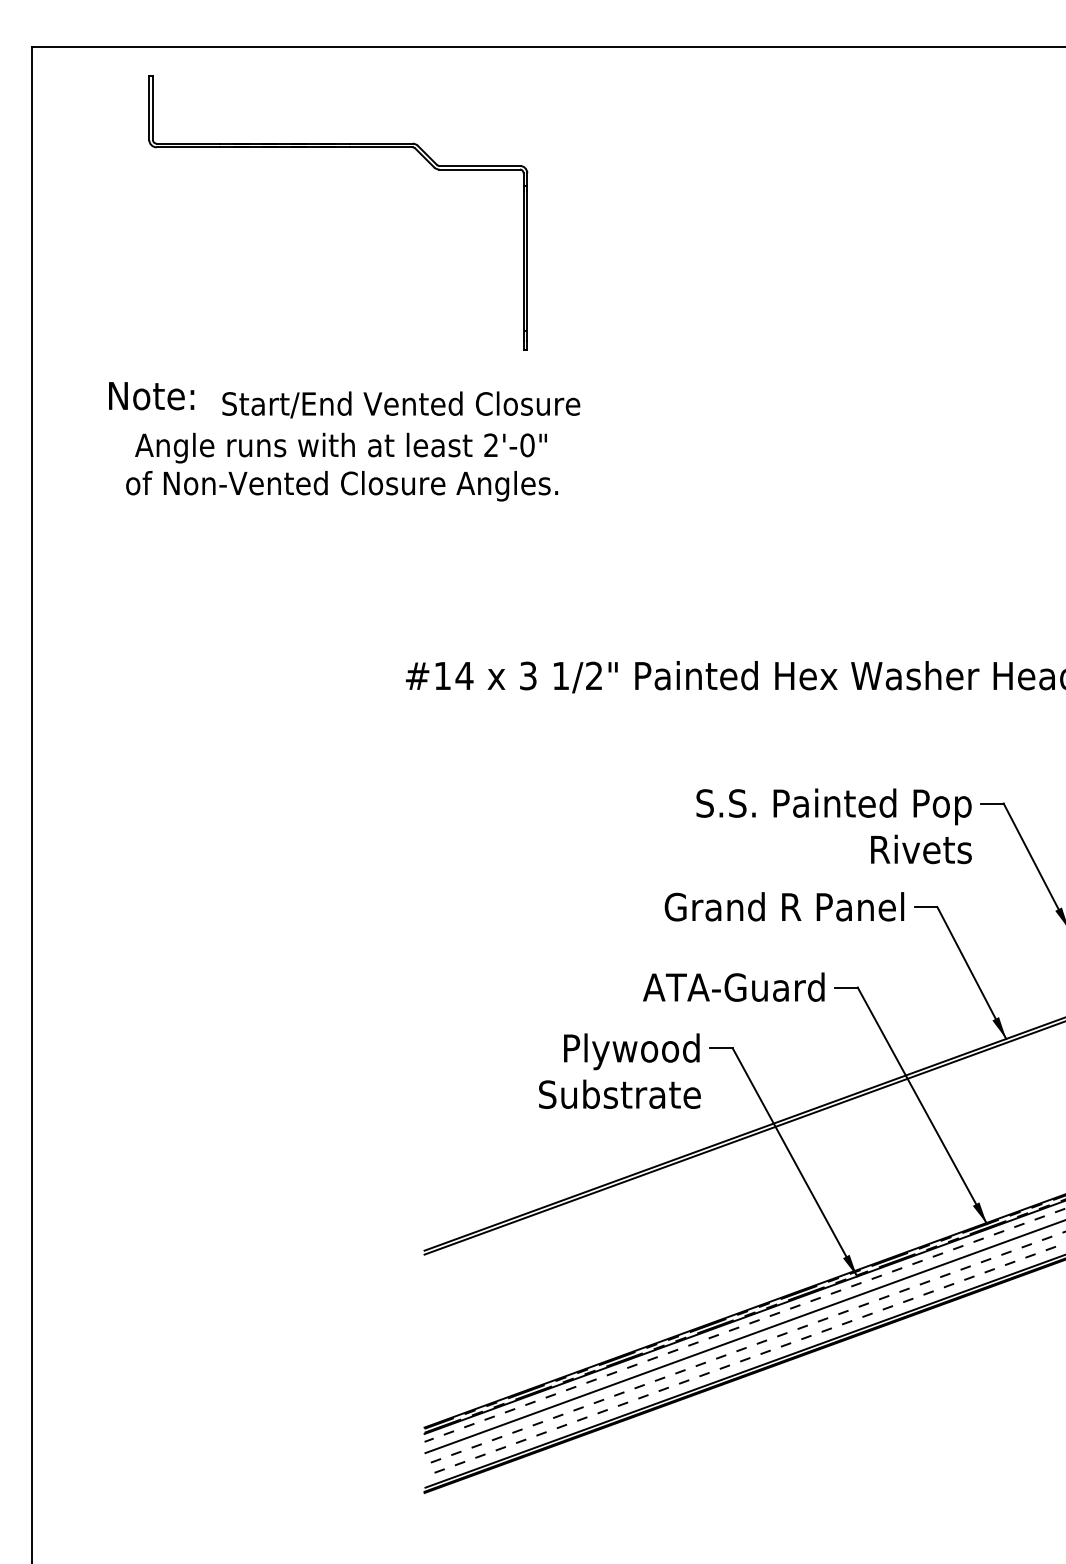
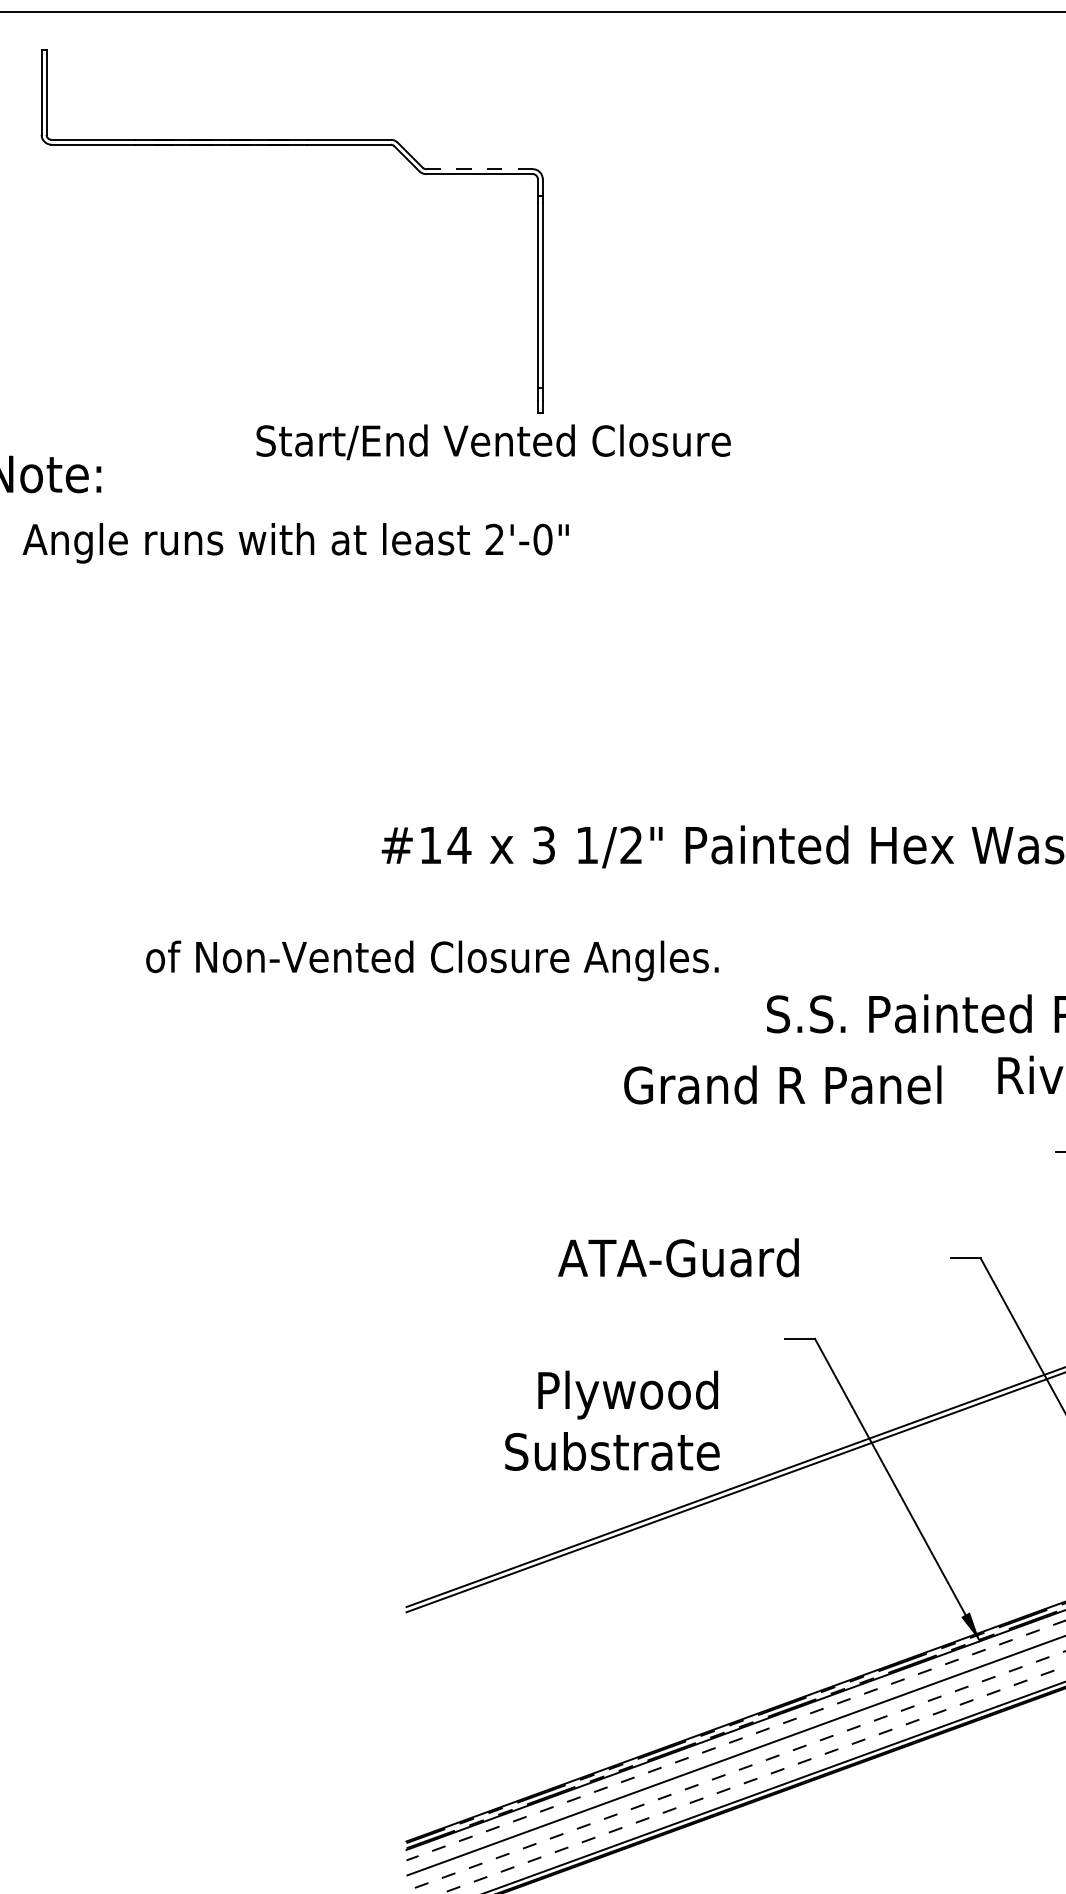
line: (479, 165) -> (479, 168), solid -> dashed
text: (401, 404) -> (493, 441), moved
text: (341, 486) -> (431, 961), moved
text: (784, 906) -> (782, 1084), moved
text: (733, 986) -> (678, 1256), moved
text: (619, 1070) -> (611, 1419), moved

